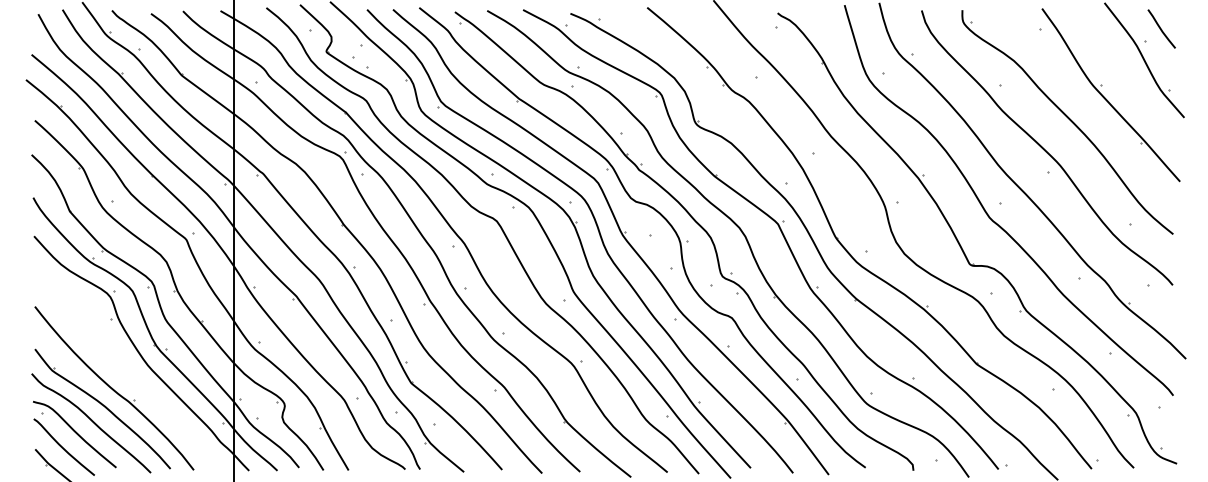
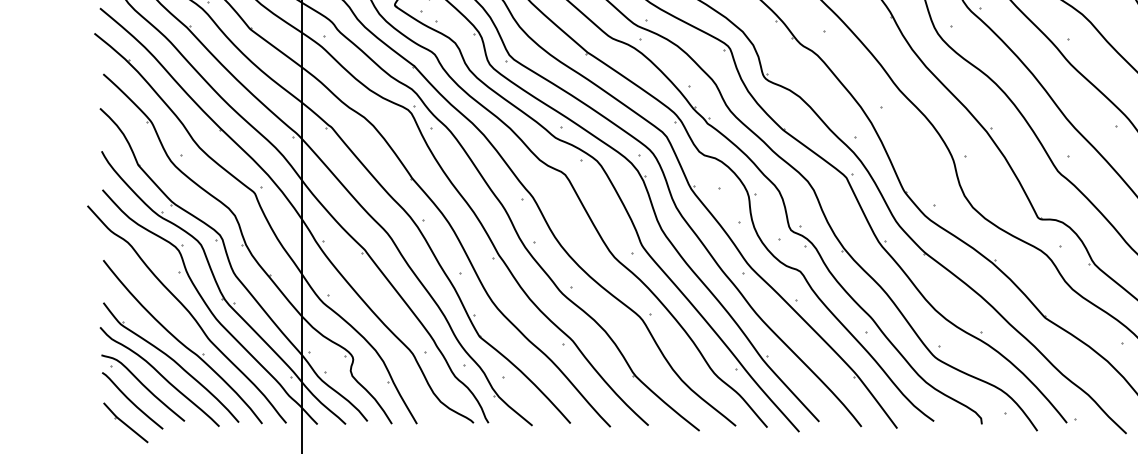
curve: (119, 358) -> (187, 312), added

